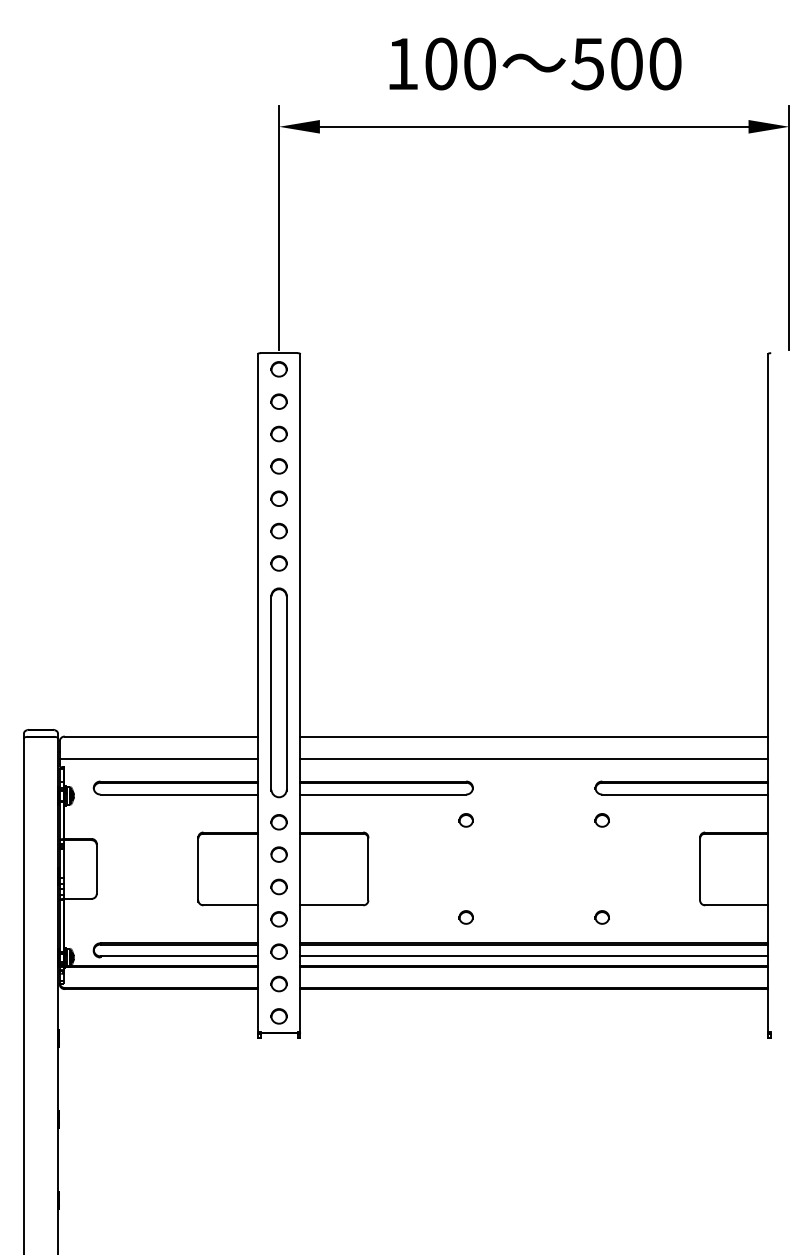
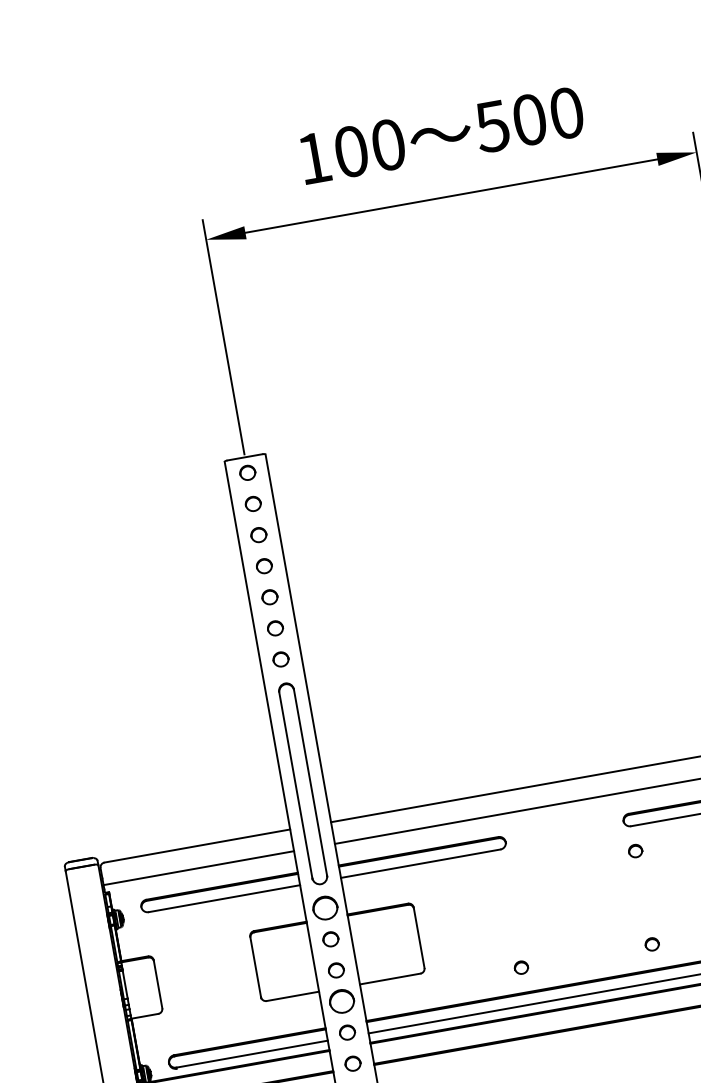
part: (465, 820) -> (504, 874), removed
part: (278, 822) -> (324, 908), size x1.6
part: (278, 919) -> (341, 1001), size x1.6

